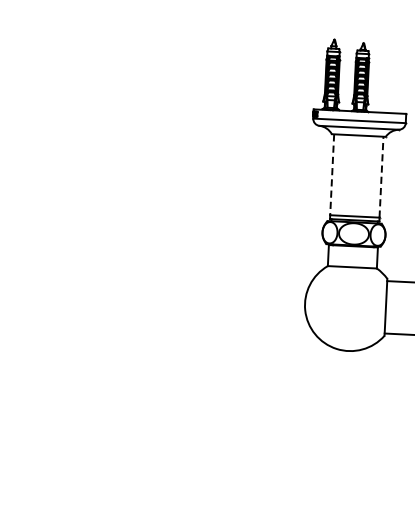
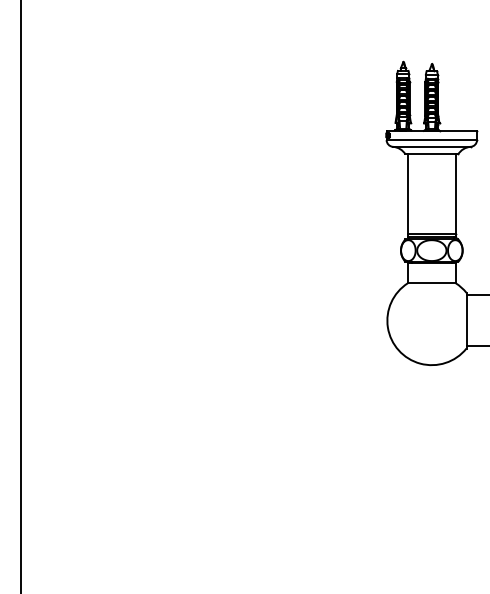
line: (331, 174) -> (407, 193), dashed -> solid
line: (381, 176) -> (455, 193), dashed -> solid

